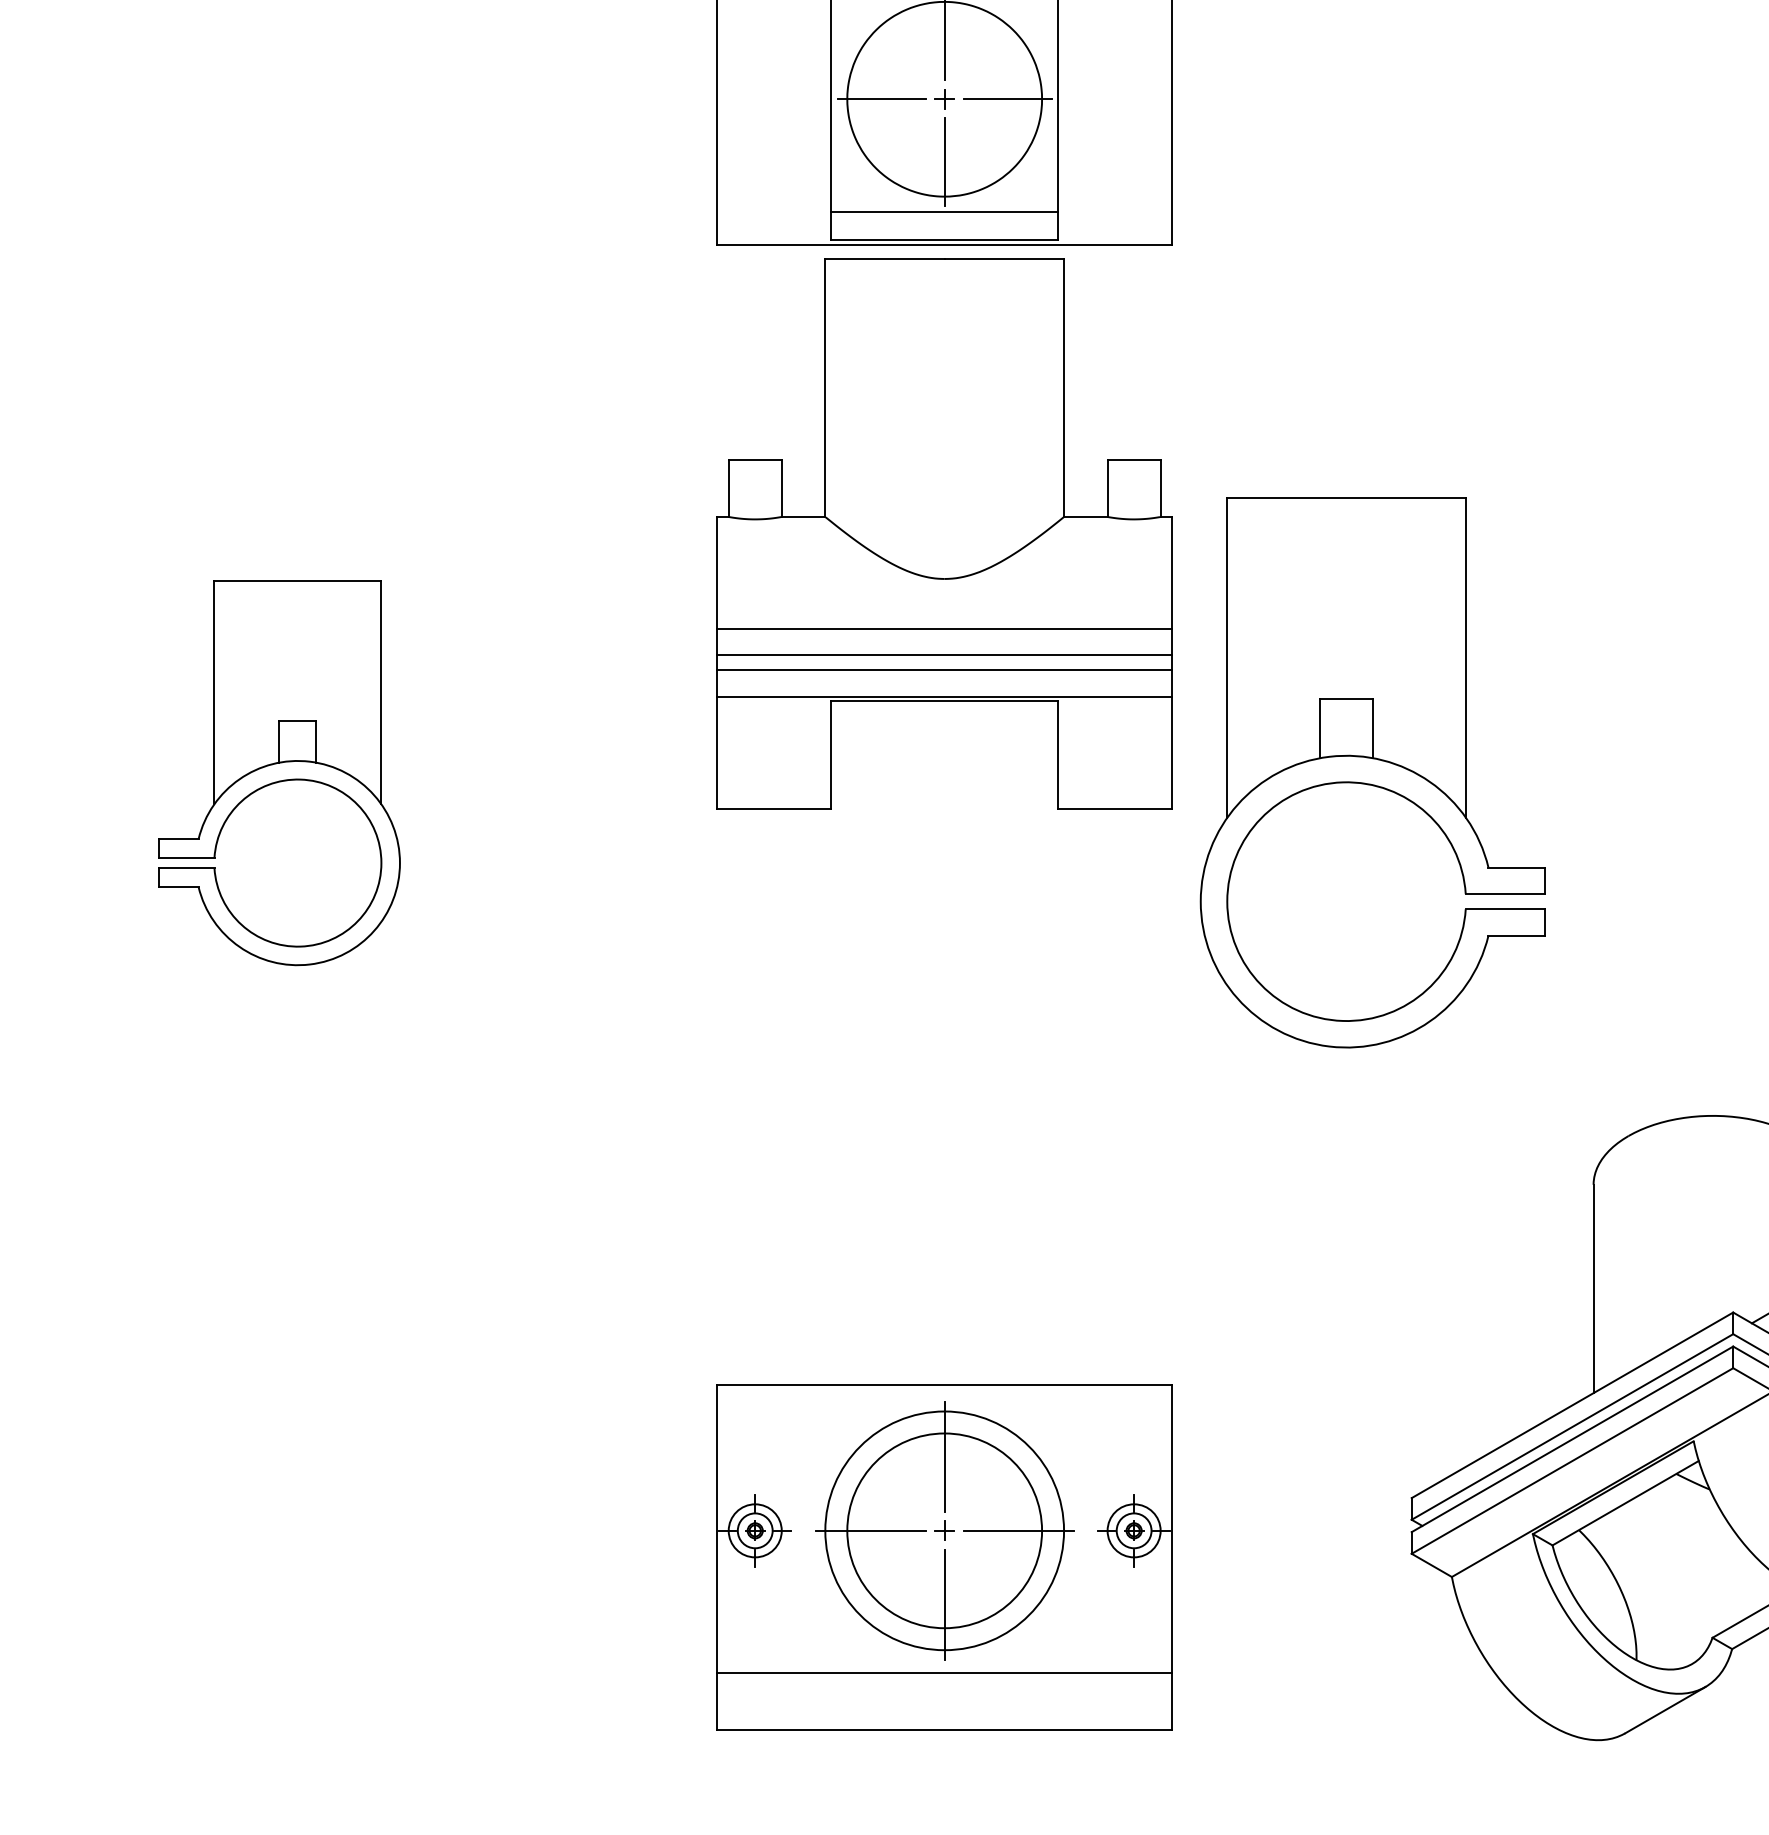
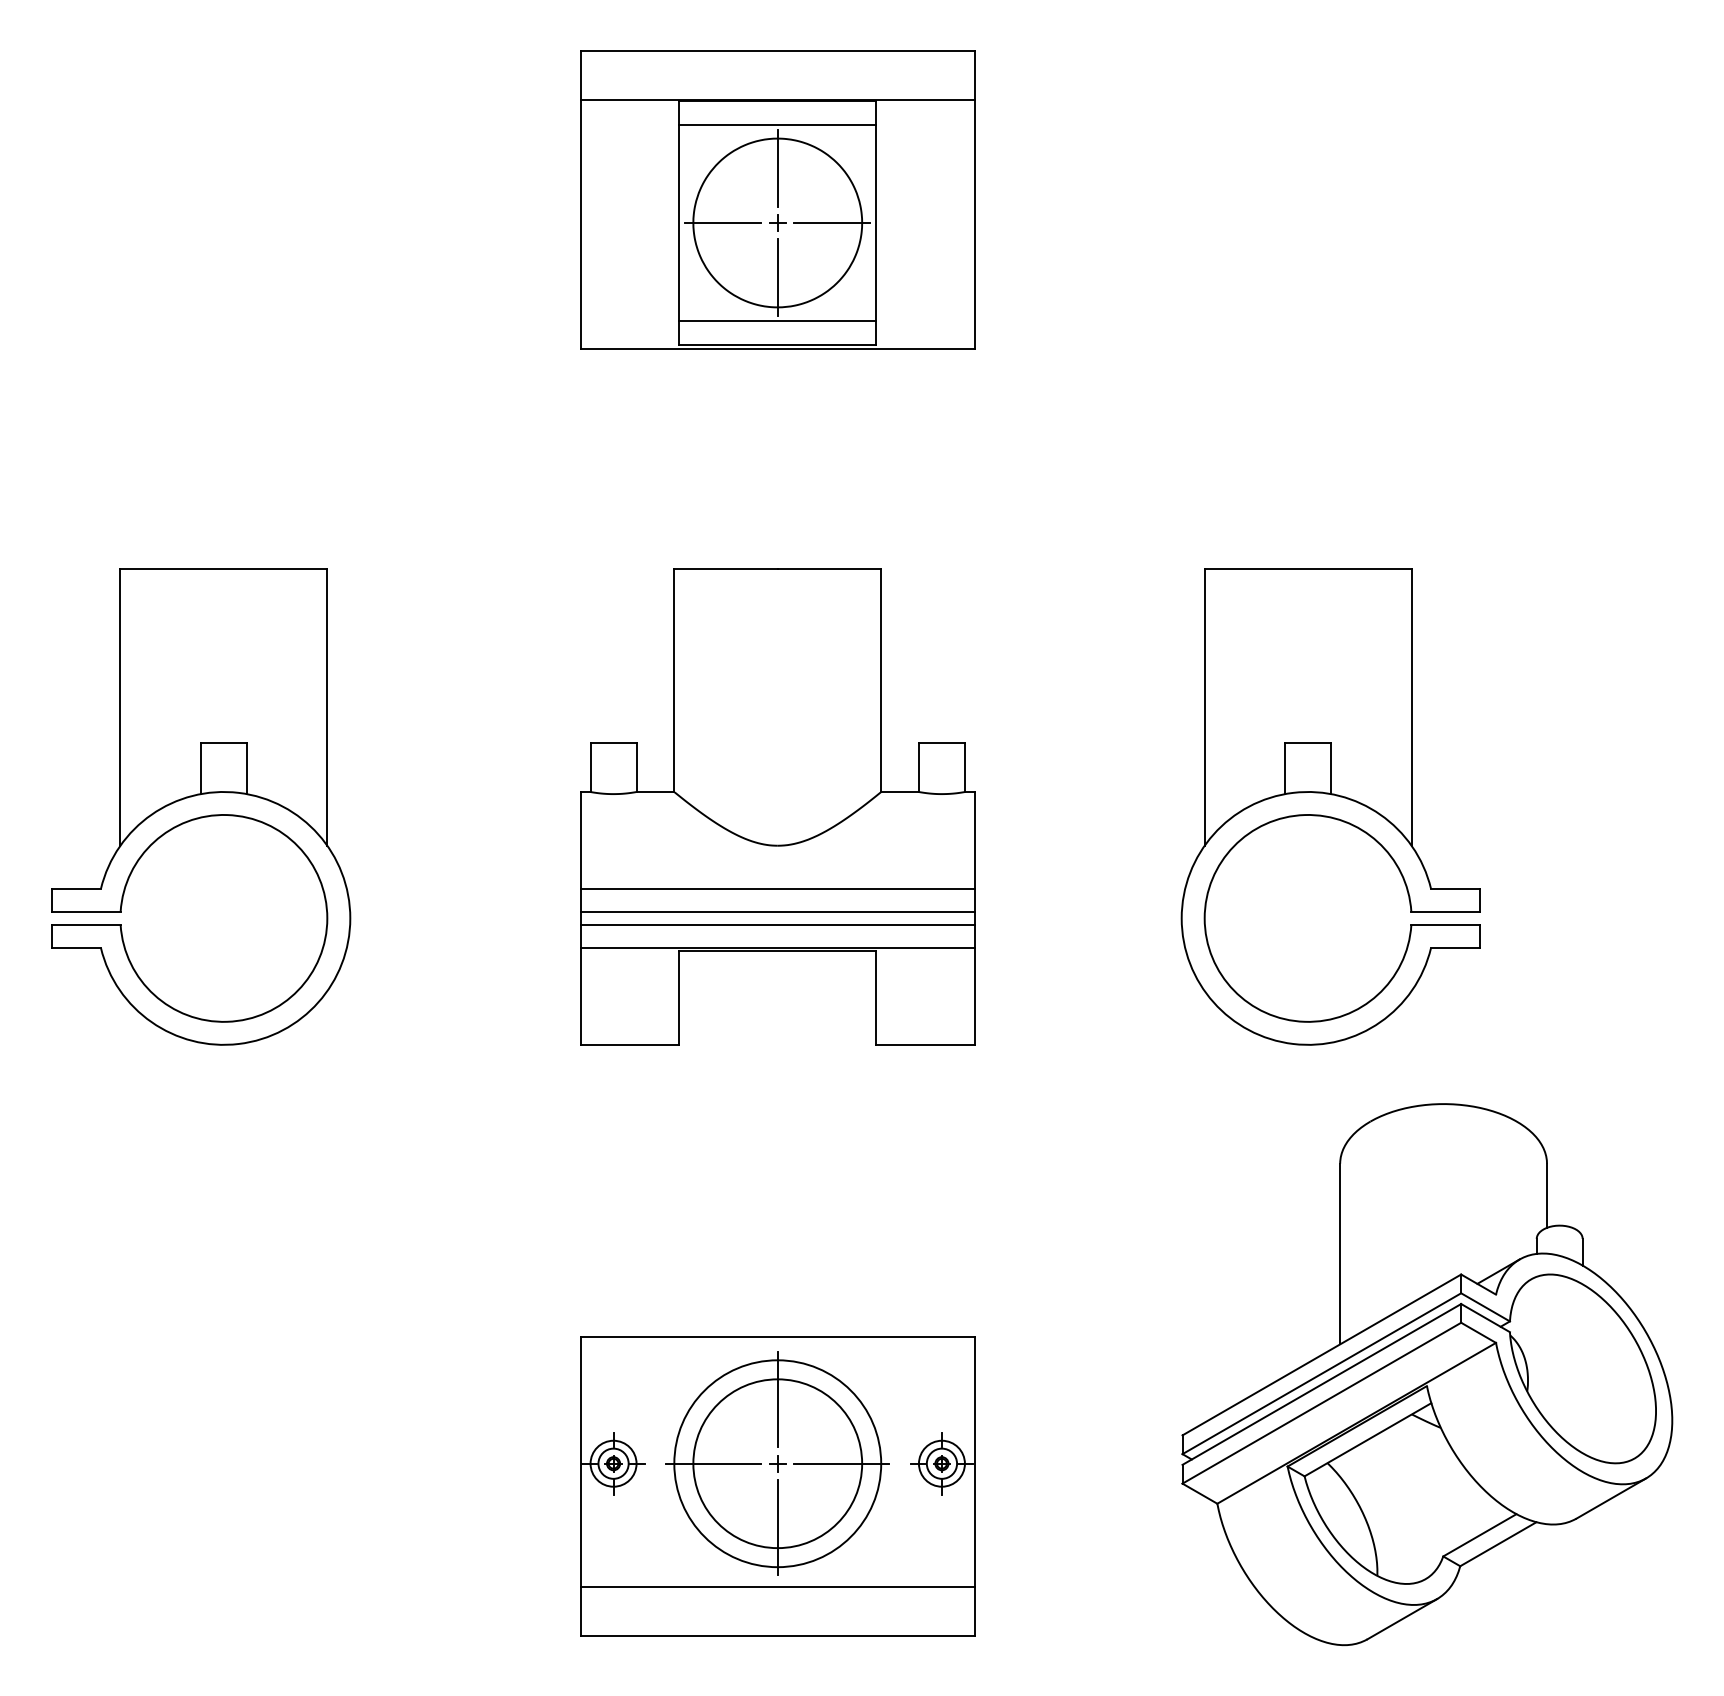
part: (944, 533) -> (777, 806), moved
part: (279, 772) -> (201, 806), size x1.43
part: (1372, 772) -> (1330, 806), moved

